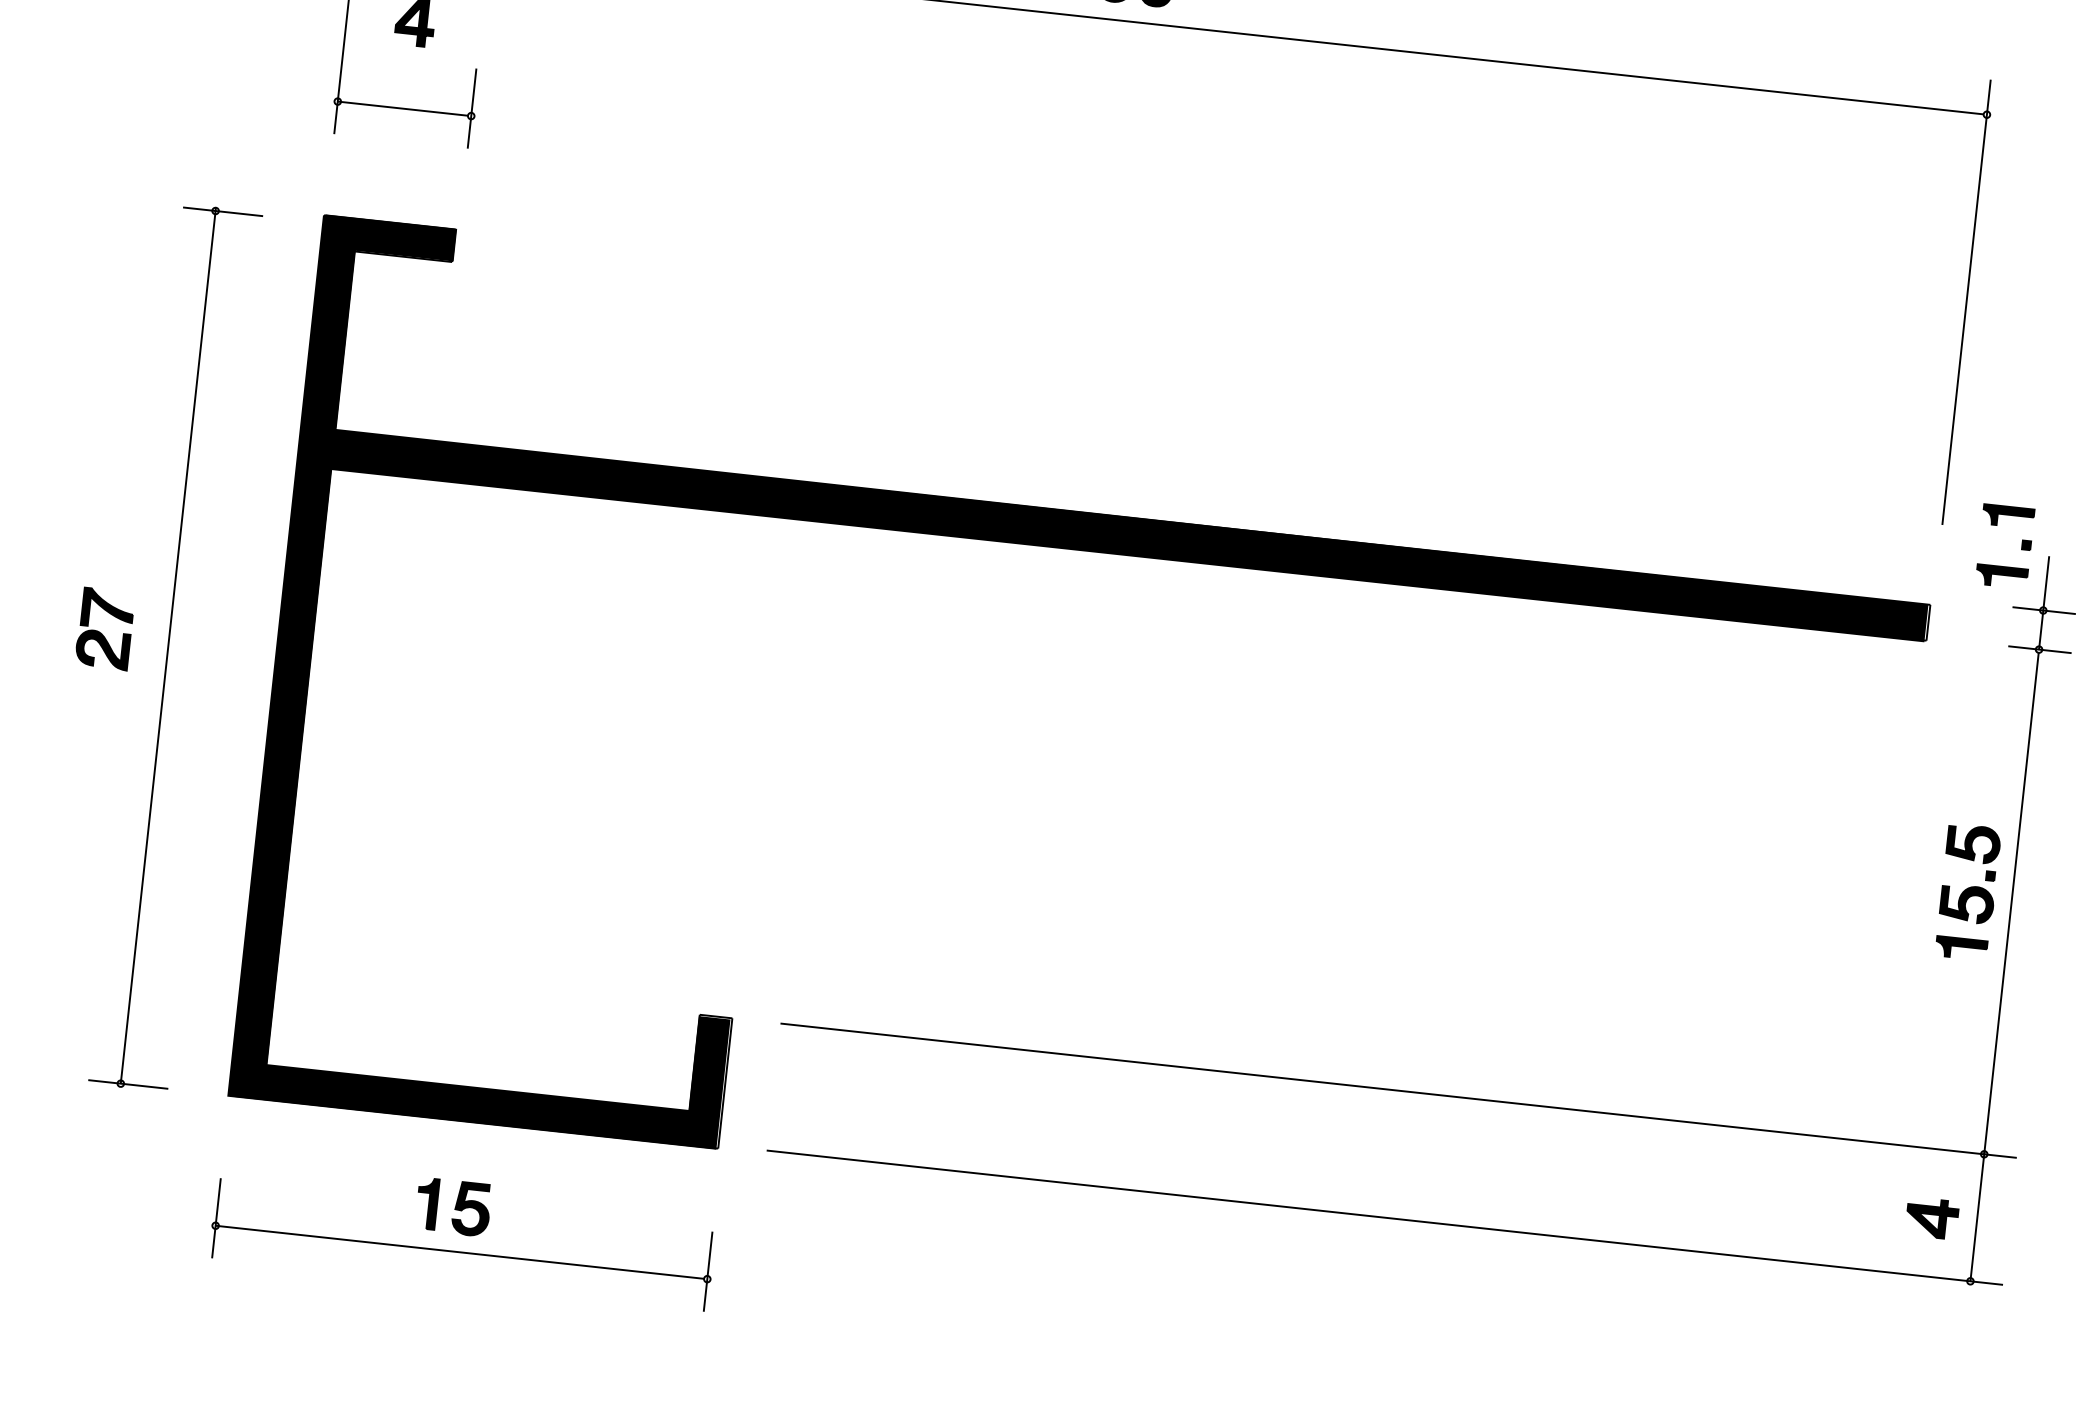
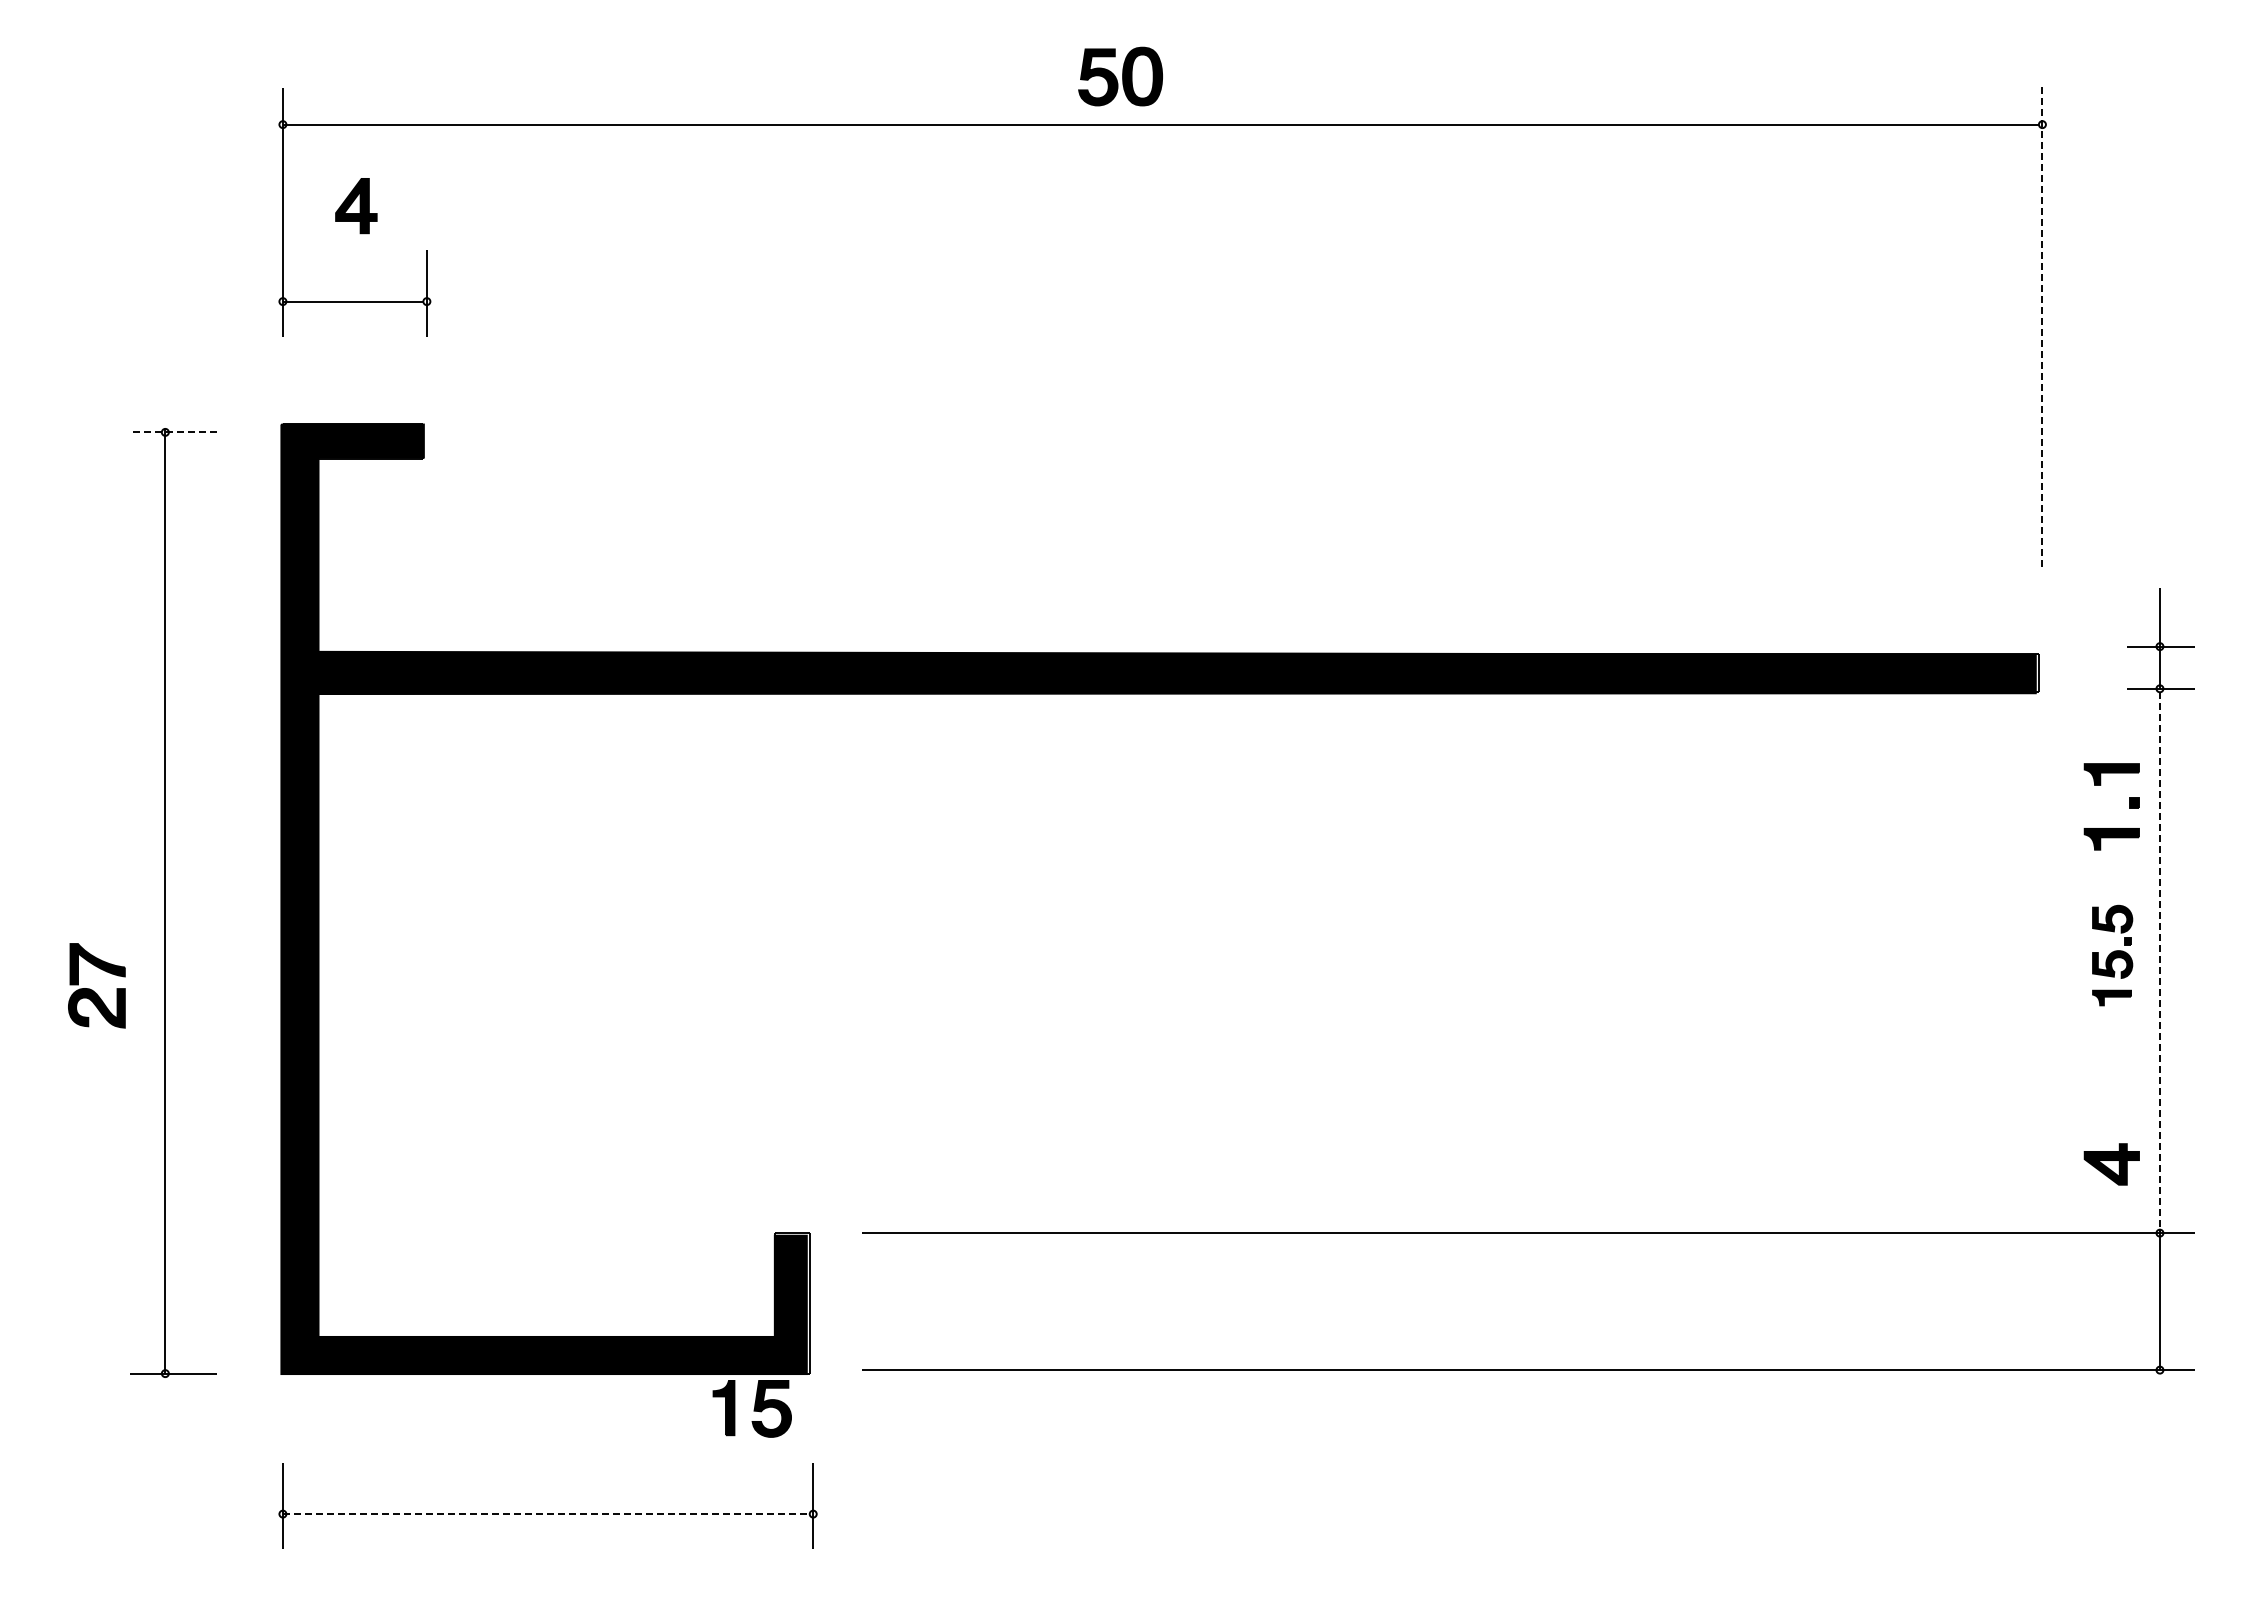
line: (222, 211) -> (172, 432), solid -> dashed
line: (1966, 301) -> (2042, 326), solid -> dashed
part: (2021, 548) -> (2129, 806), moved
part: (104, 628) -> (96, 985), moved
part: (1968, 892) -> (2112, 955), size x0.7
line: (2010, 904) -> (2159, 963), solid -> dashed
part: (452, 1206) -> (751, 1408), moved
part: (1931, 1218) -> (2111, 1164), moved
line: (459, 1252) -> (546, 1514), solid -> dashed

